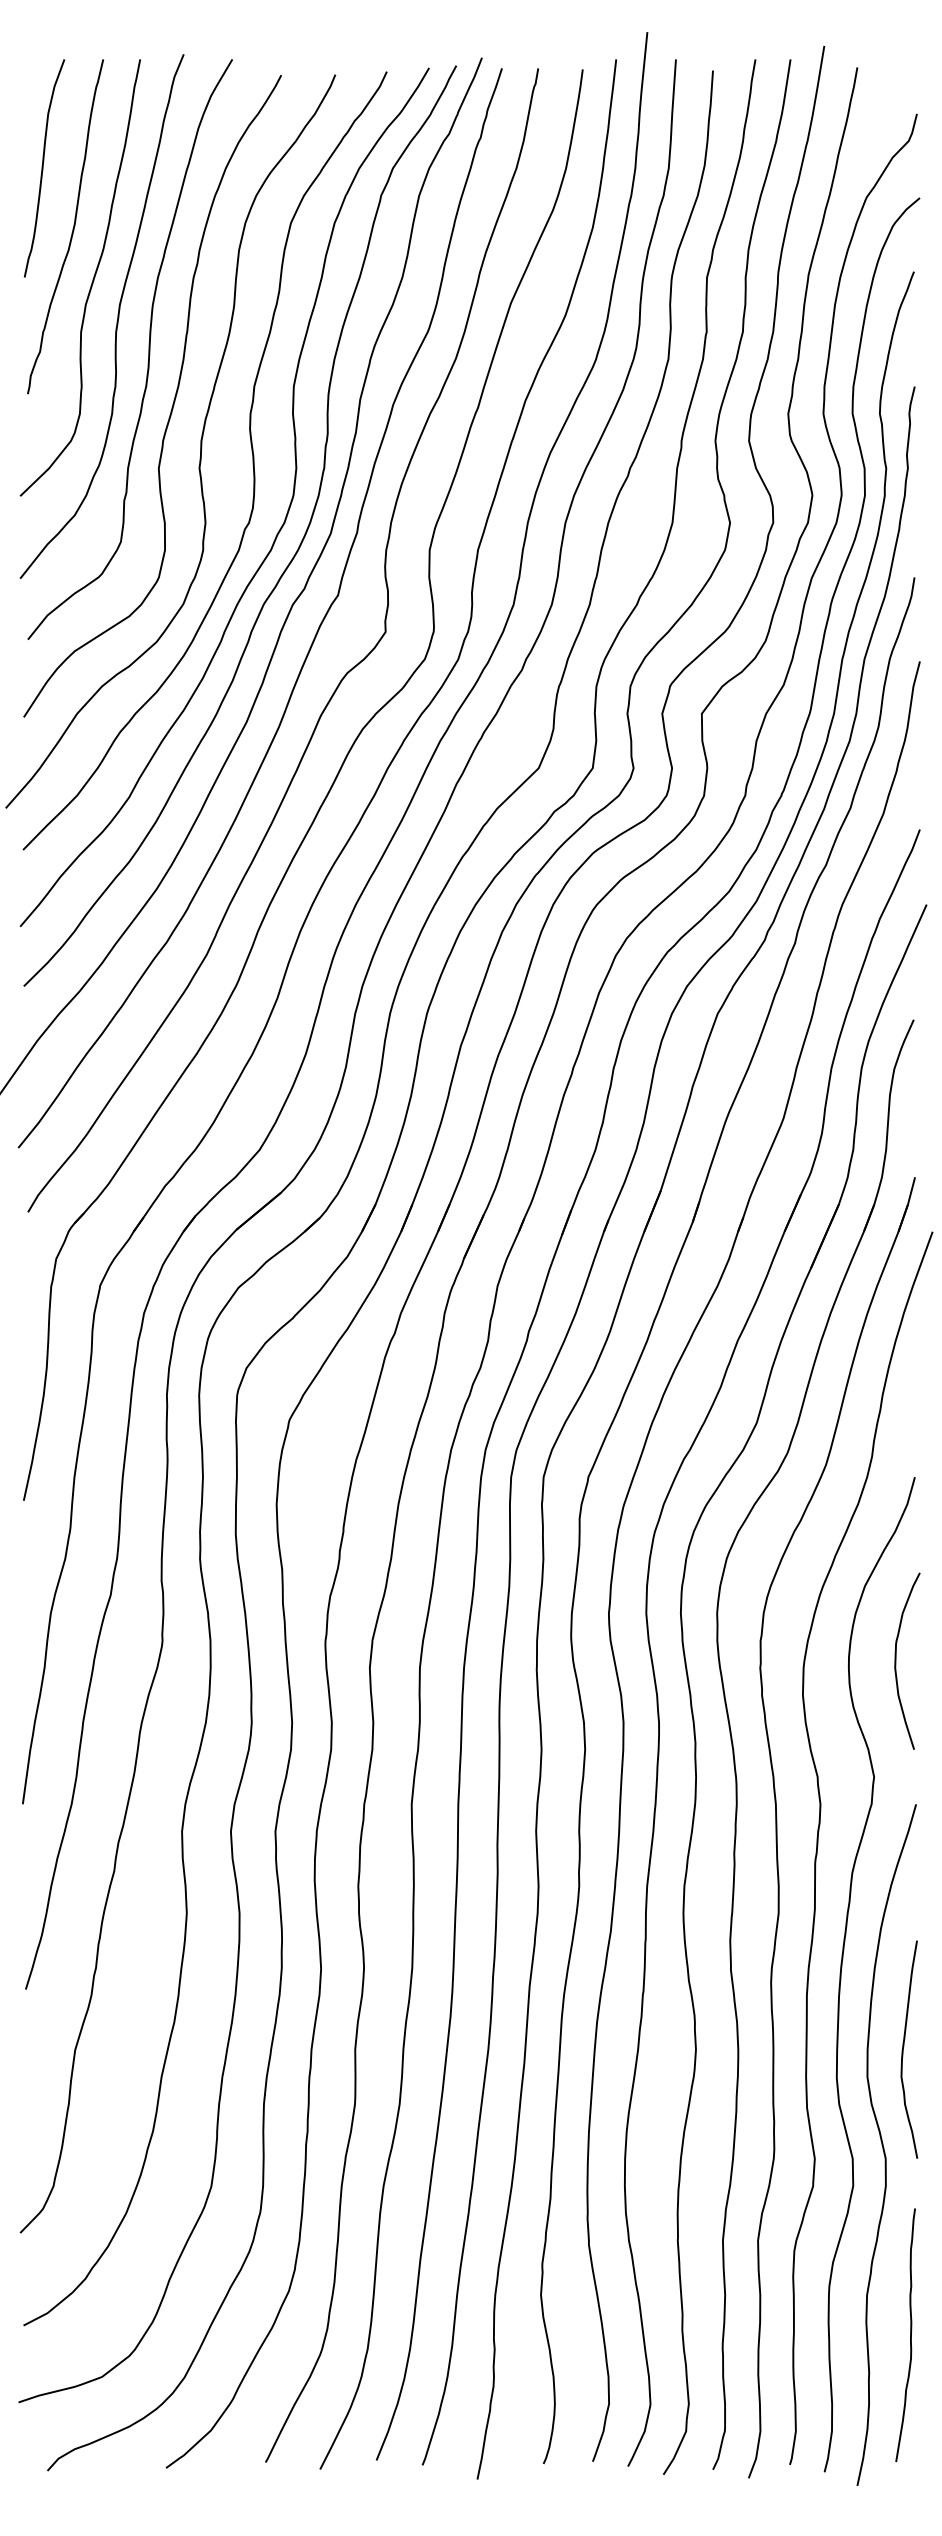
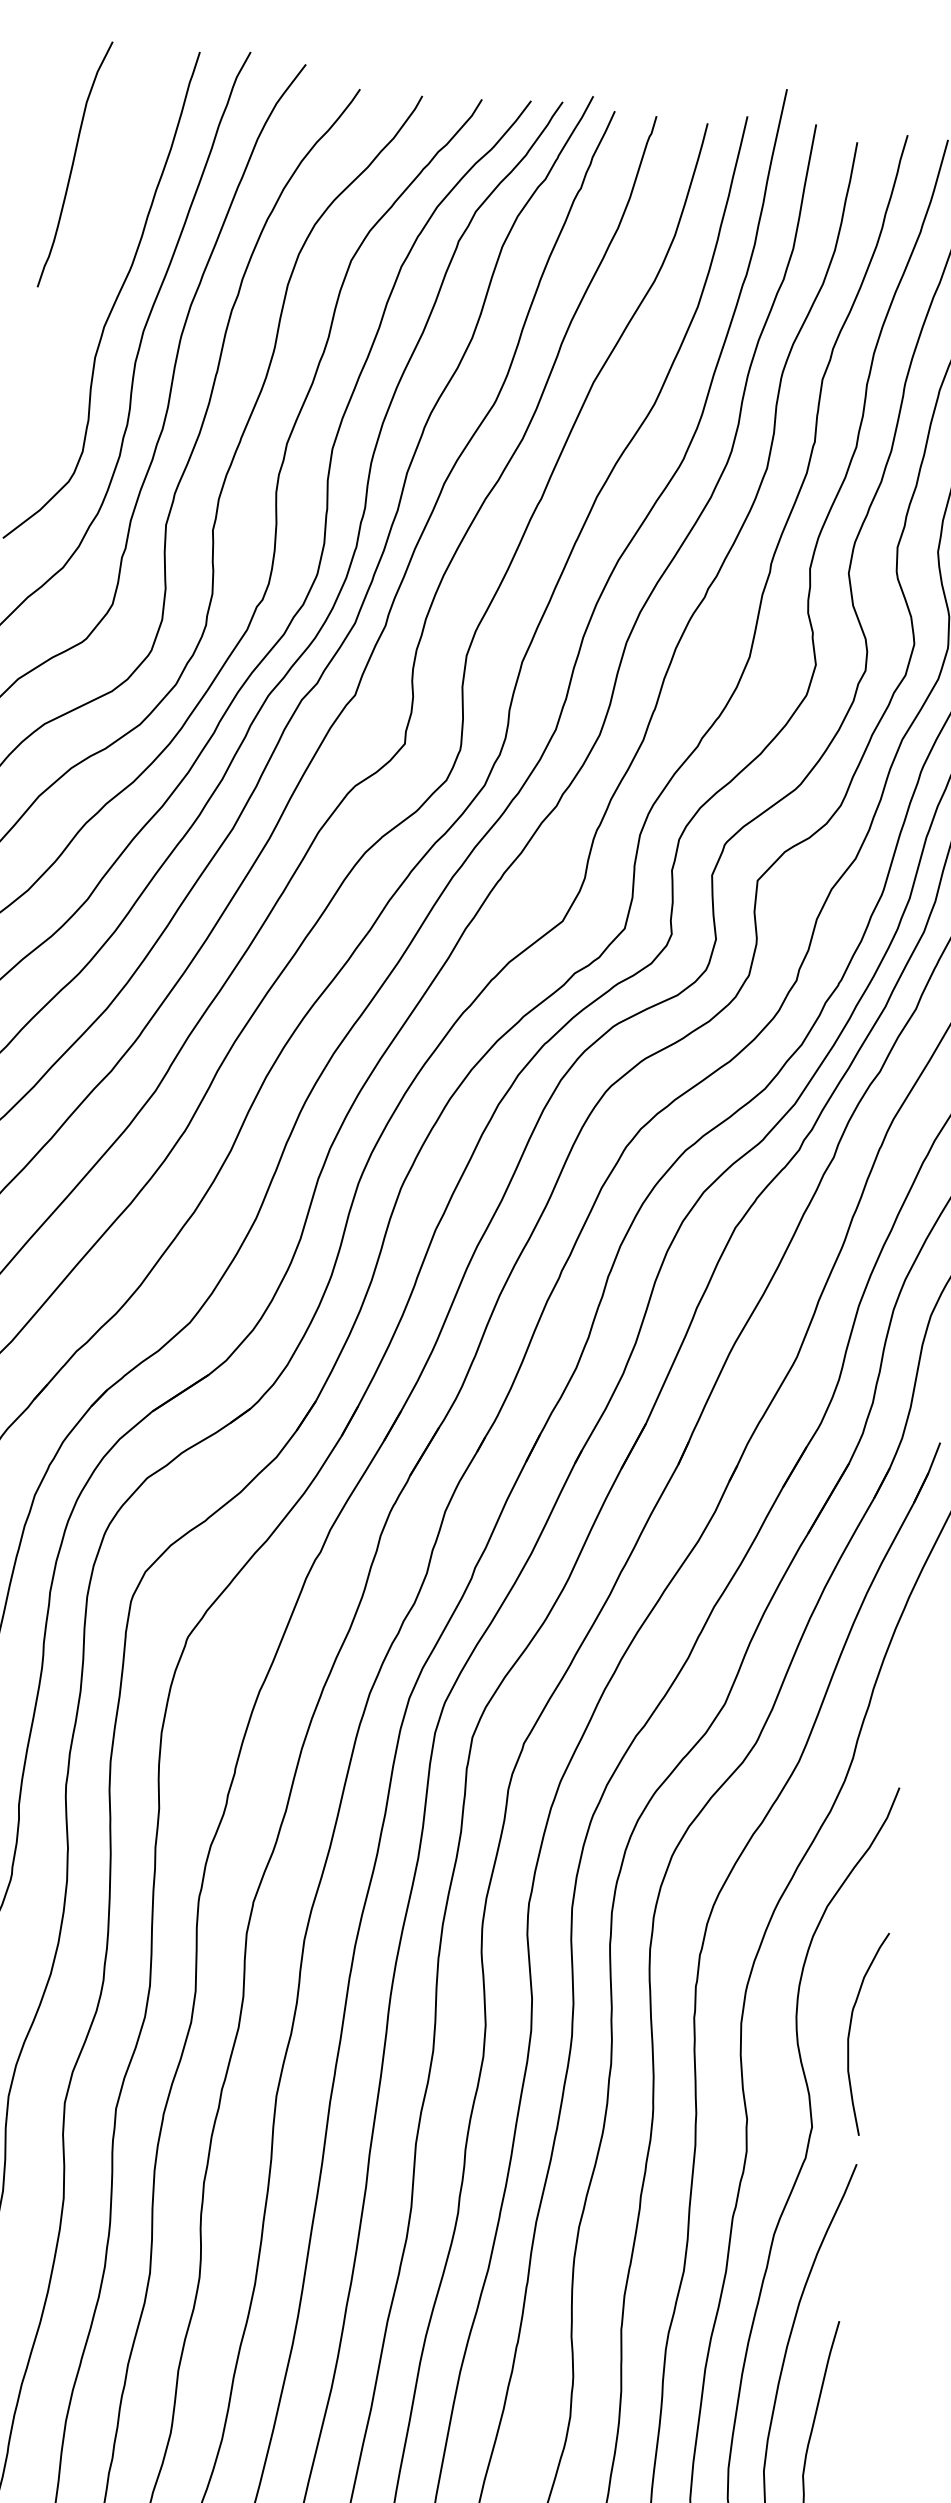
curve: (72, 228) -> (99, 237), removed
curve: (896, 1660) -> (850, 2030), moved

